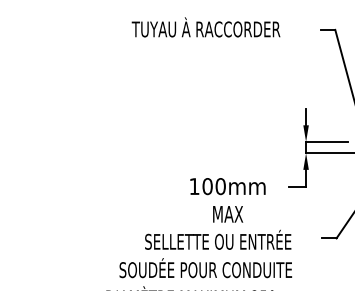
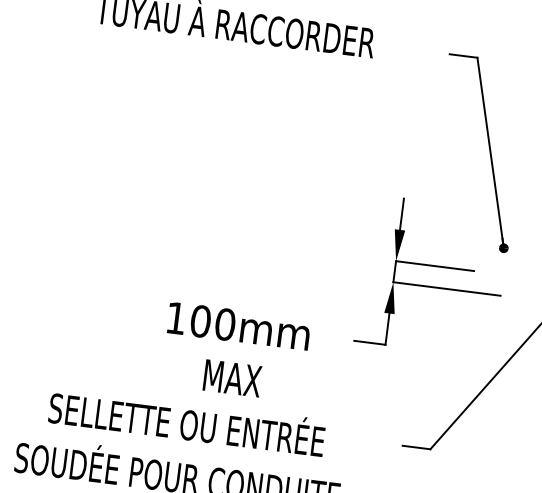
text: (218, 239) -> (187, 420), moved

